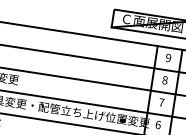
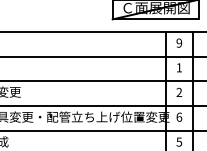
text: (165, 80) -> (179, 67), 8 -> 1
text: (161, 101) -> (179, 91), 7 -> 2

